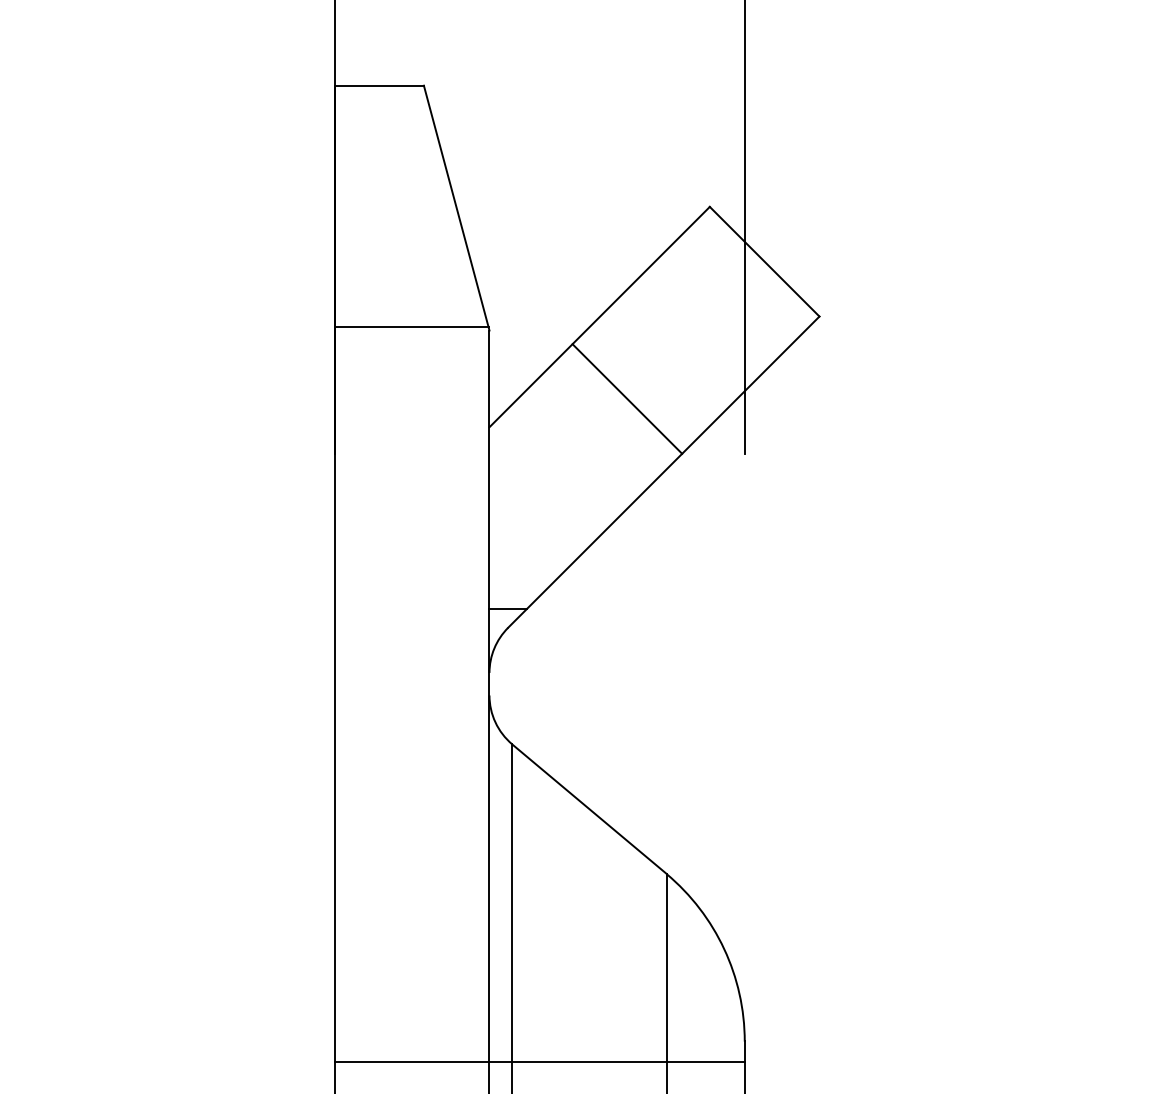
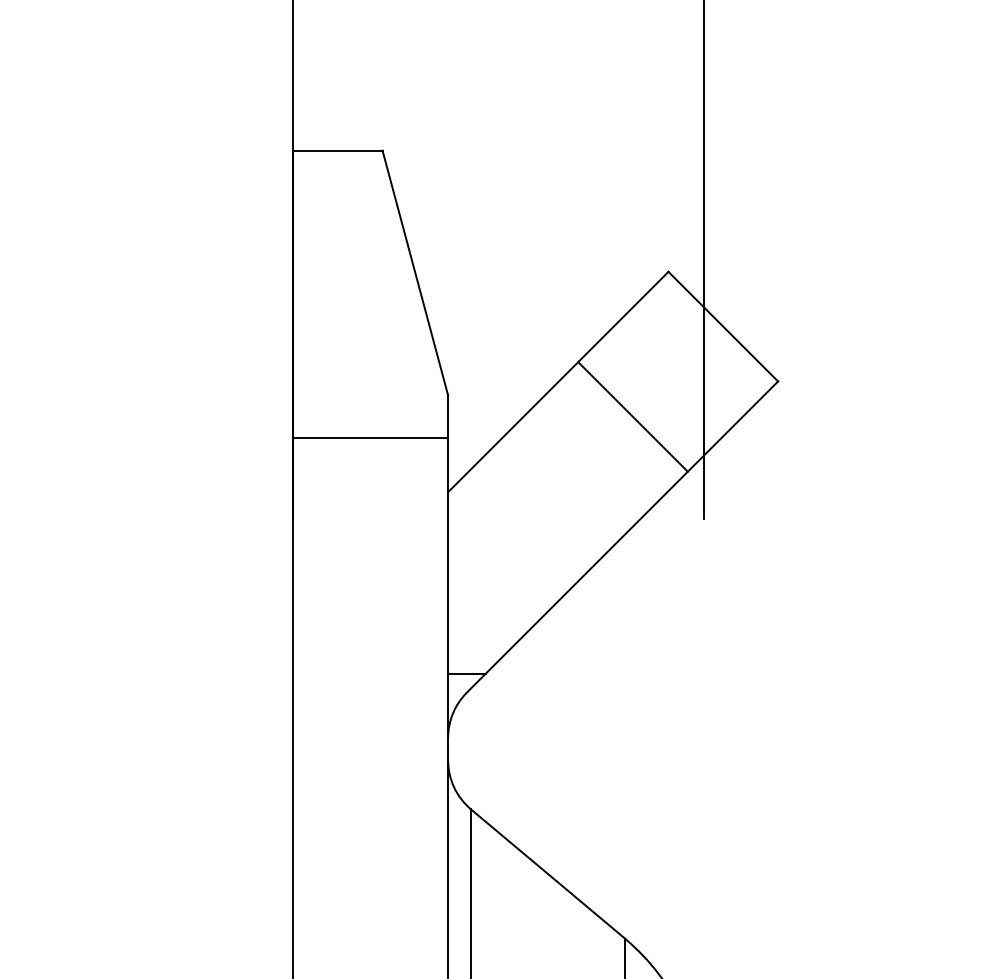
line: (411, 326) -> (370, 437), moved
line: (627, 398) -> (633, 416), moved

